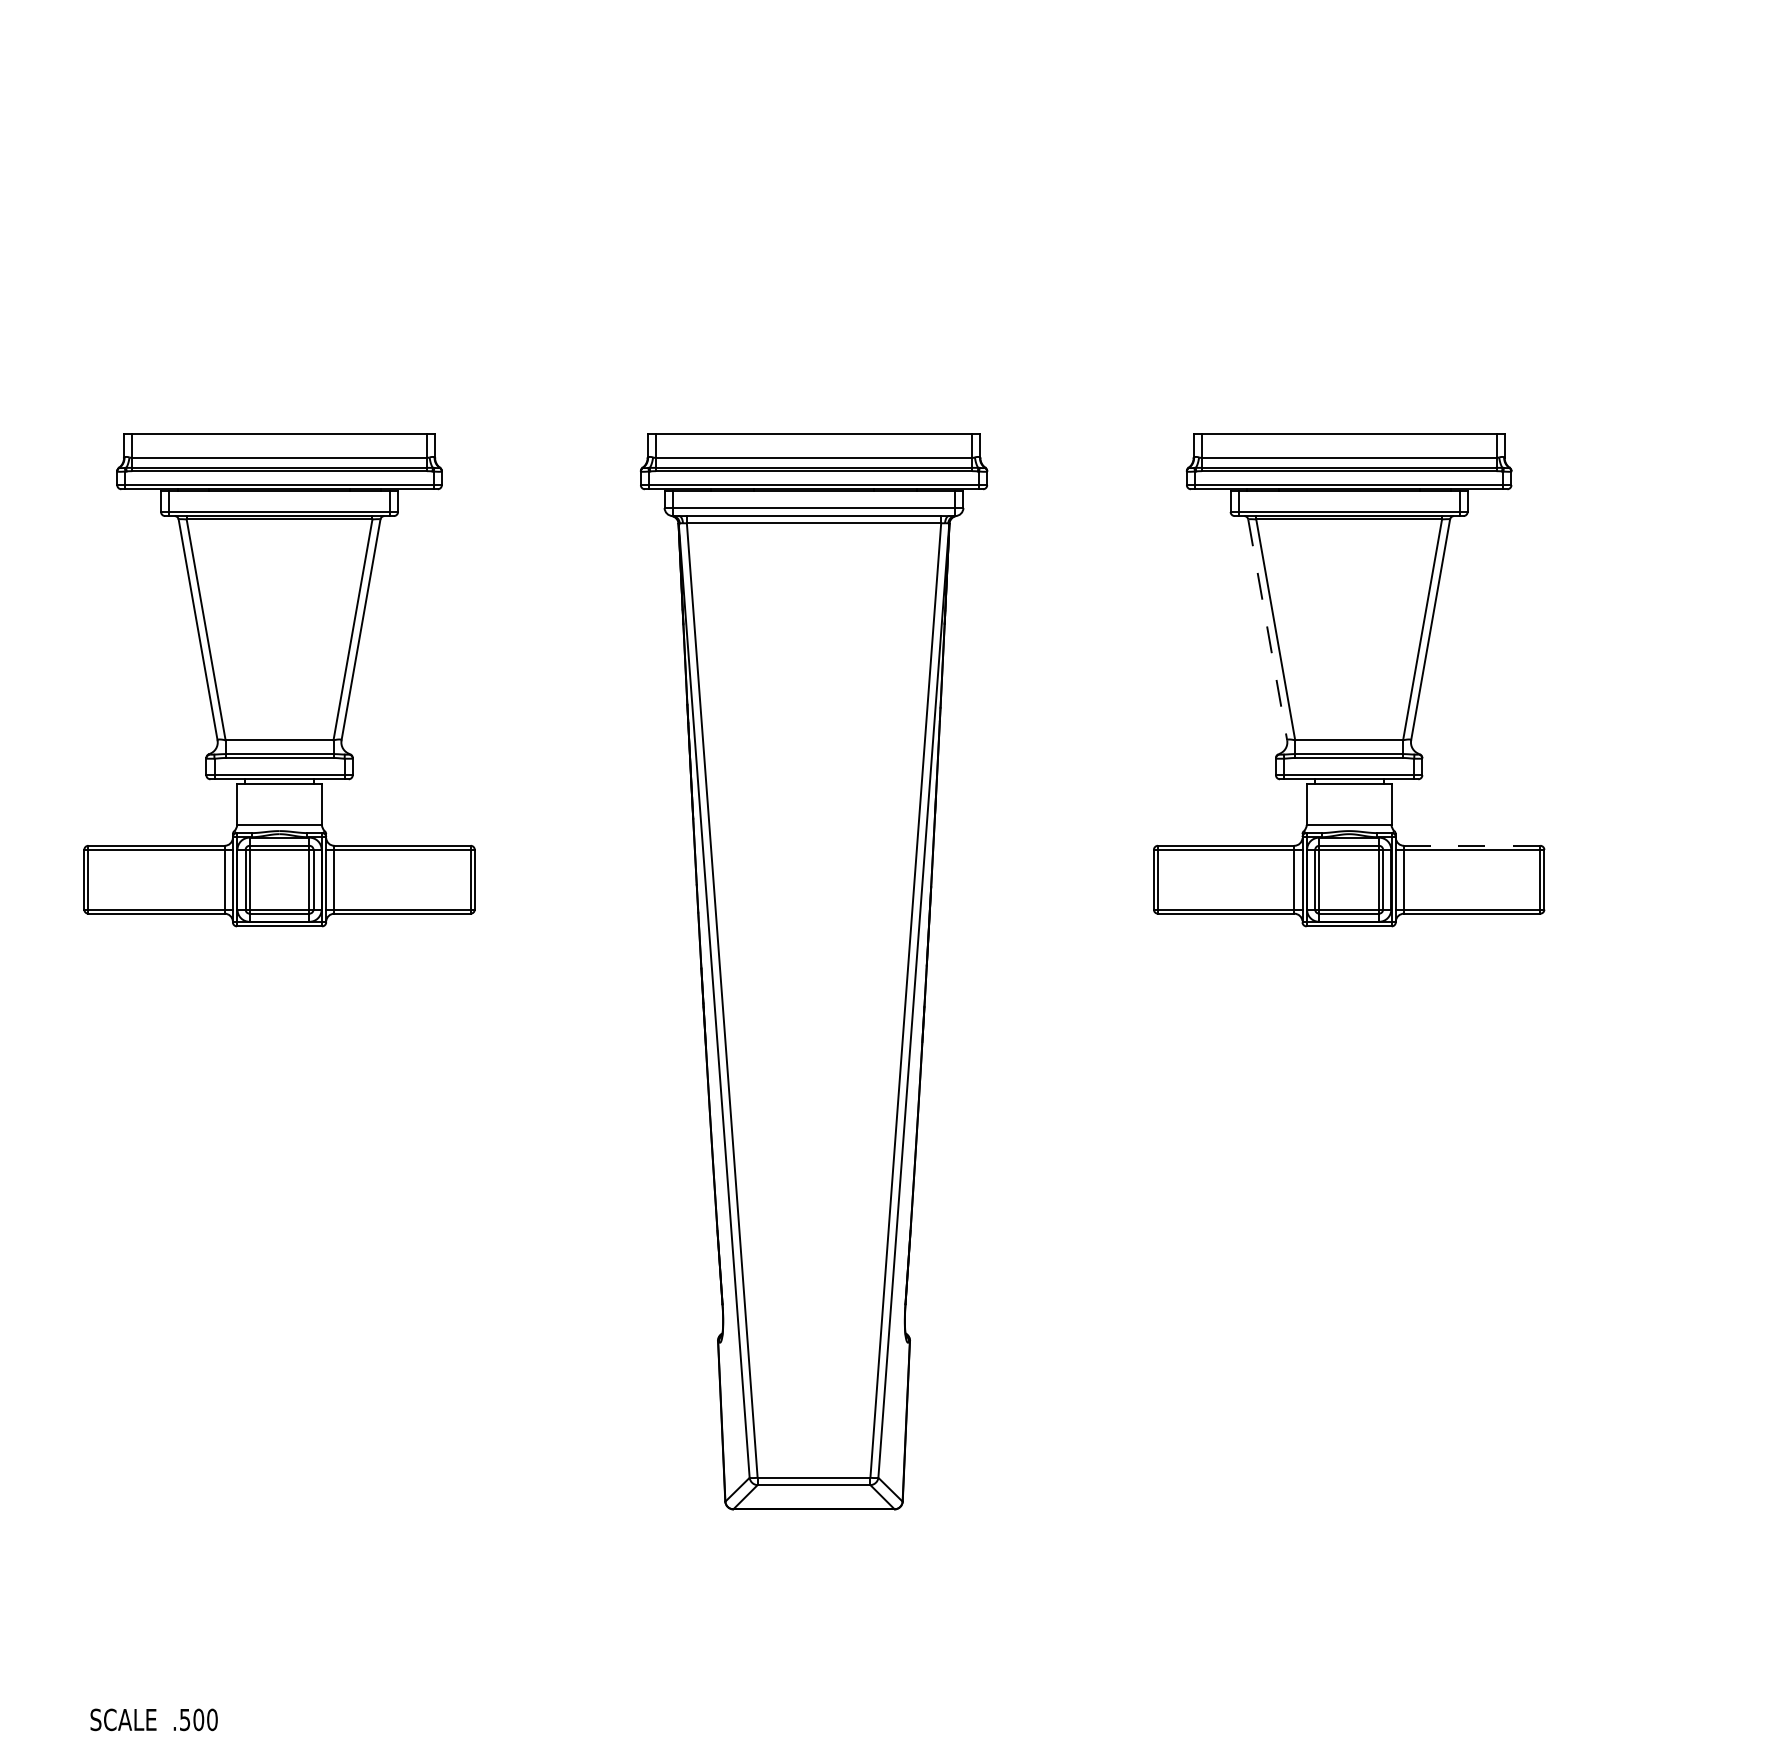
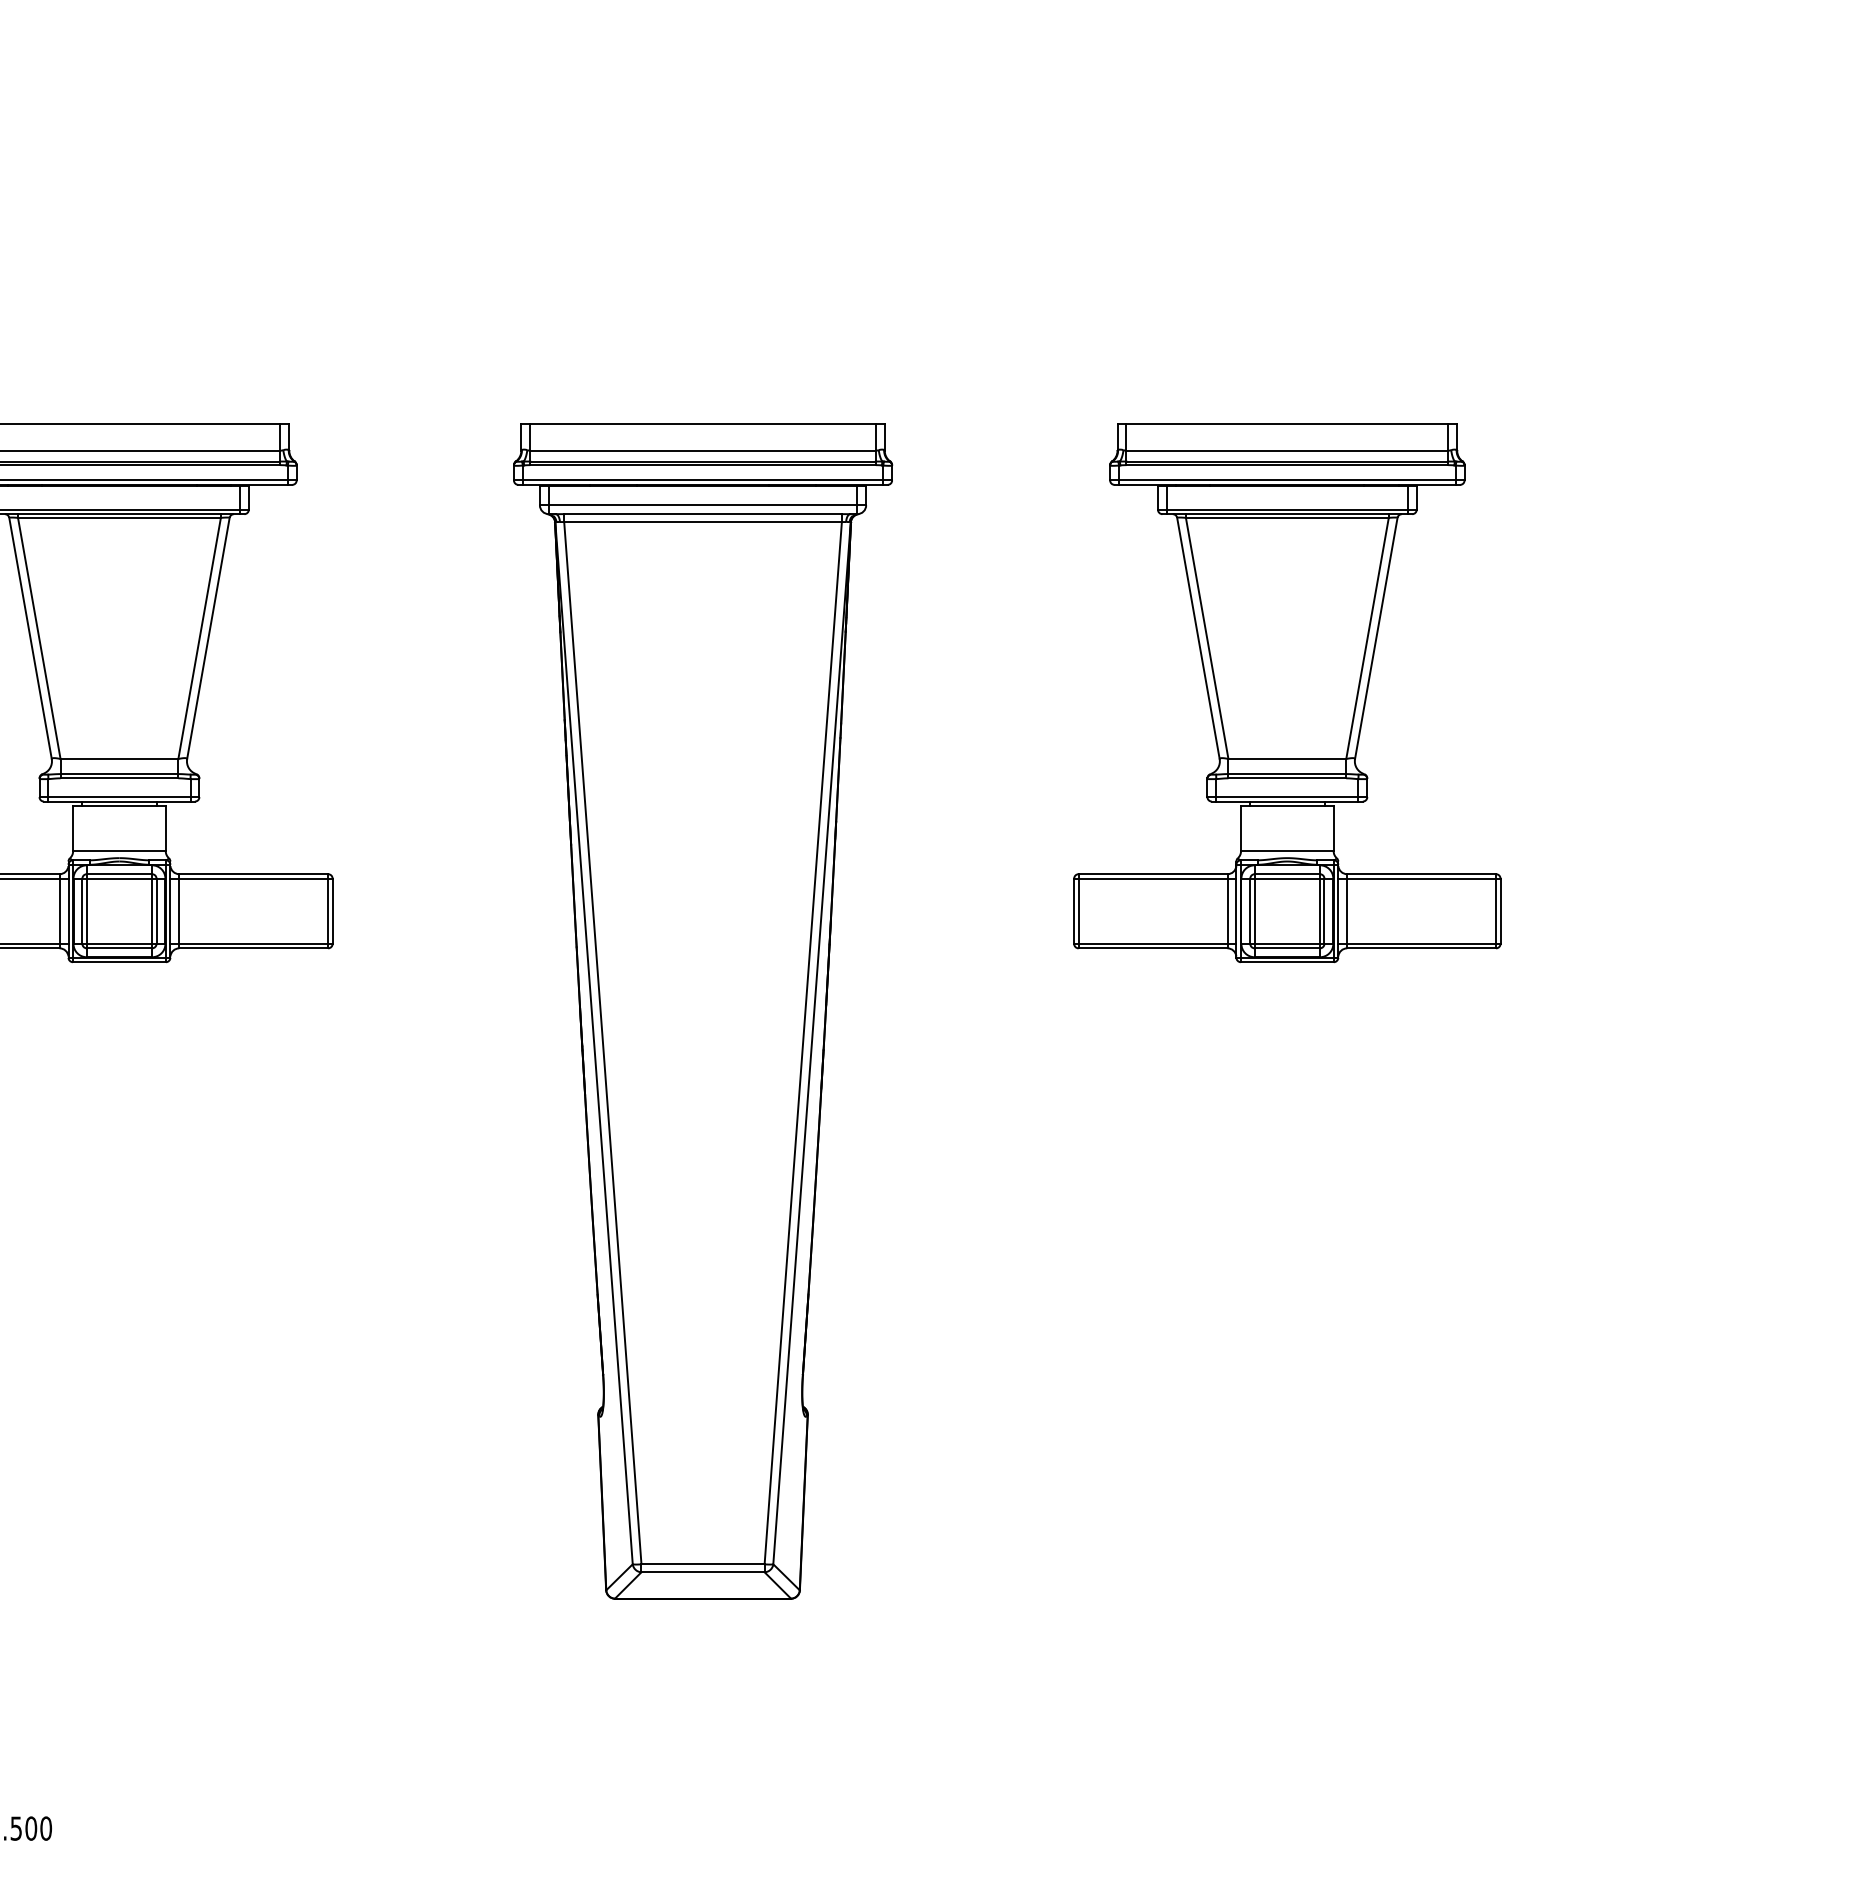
line: (1267, 630) -> (1198, 639), dashed -> solid
line: (1472, 845) -> (1422, 873), dashed -> solid

